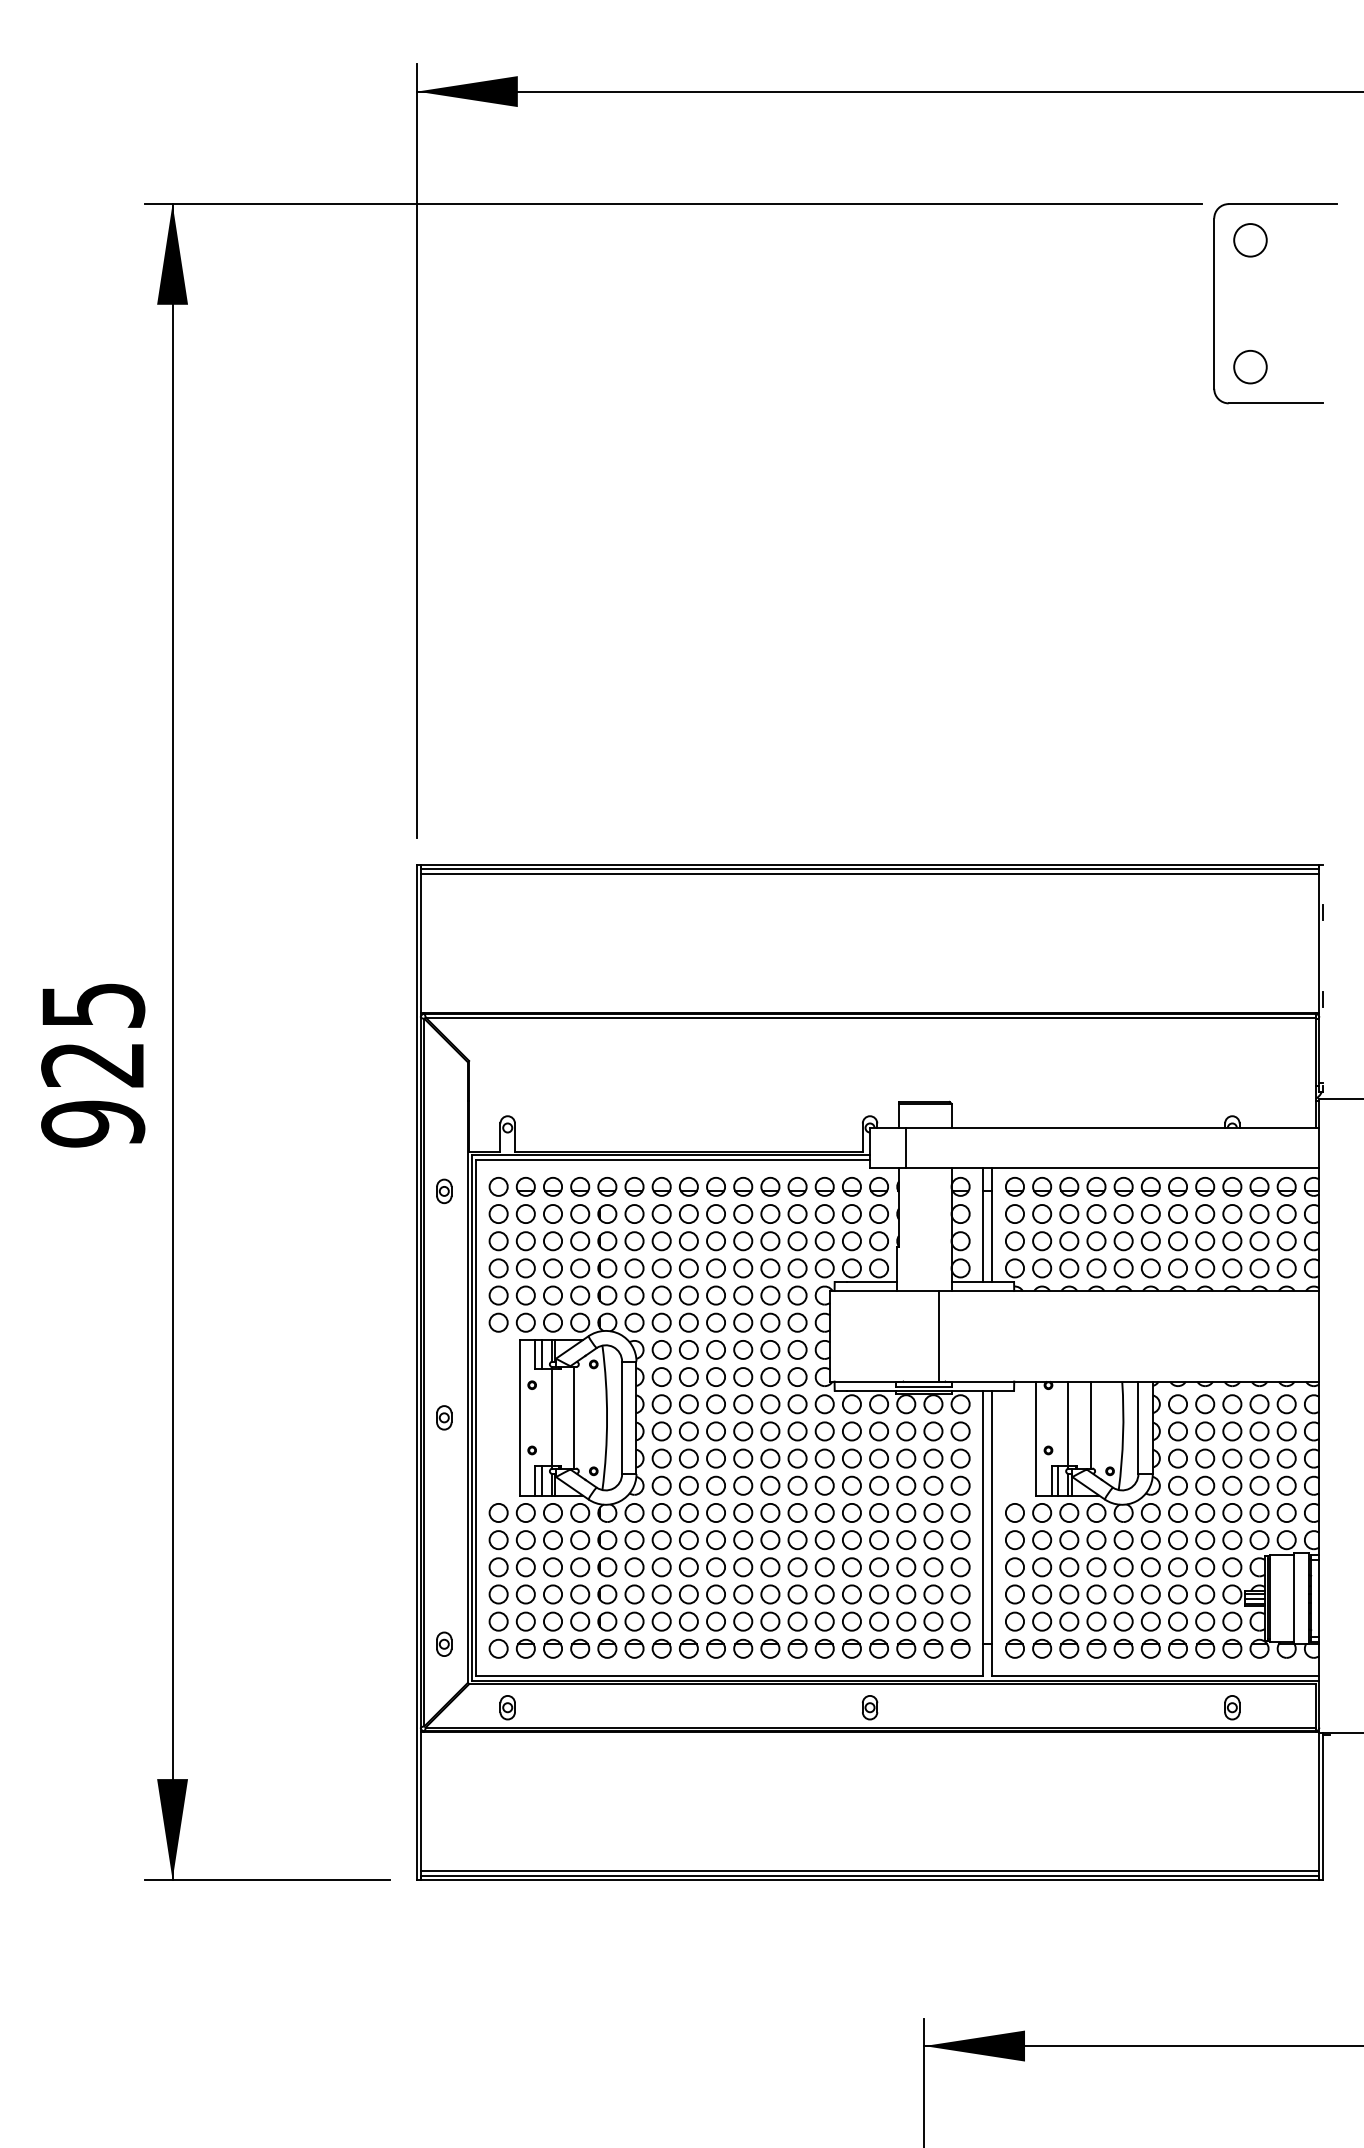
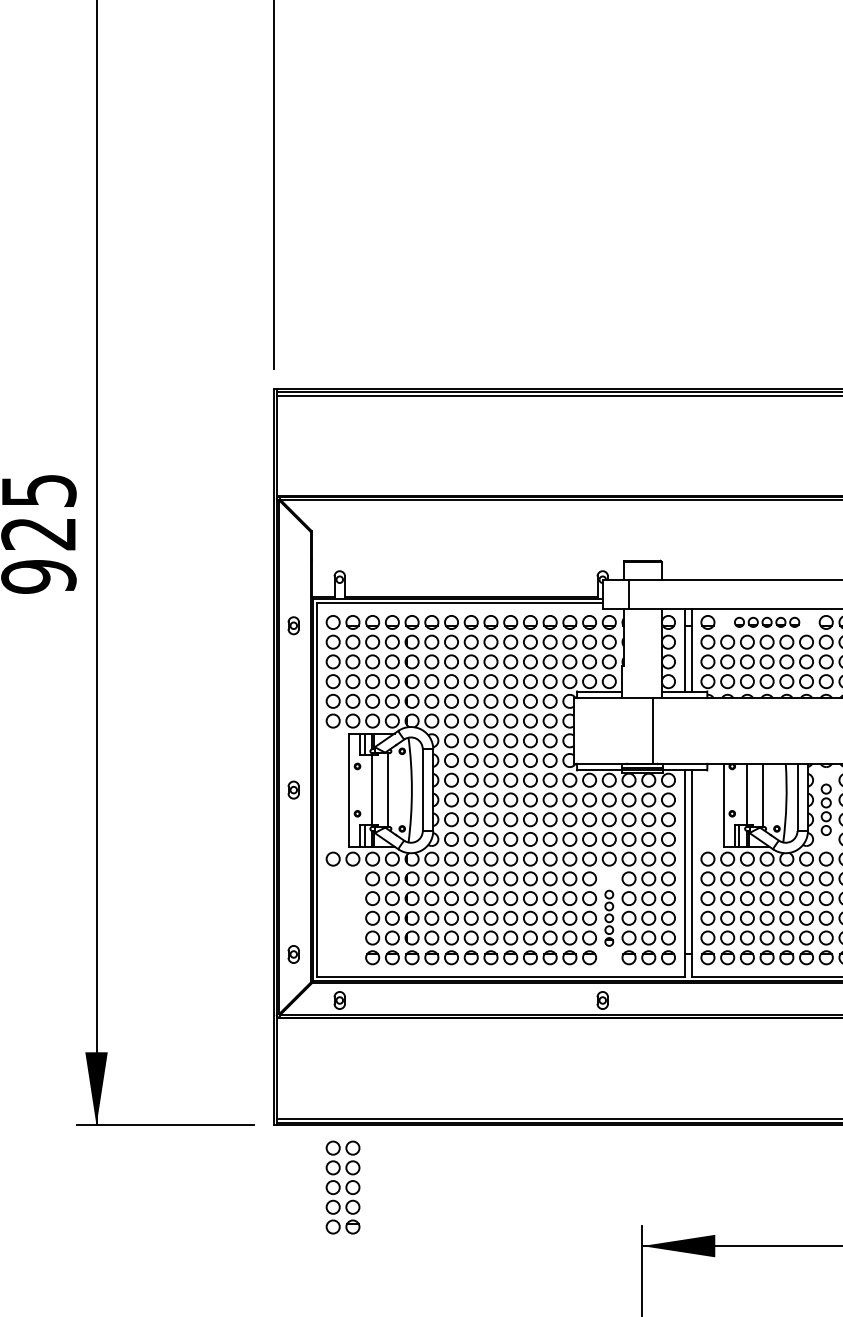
part: (1096, 1186) -> (767, 622), size x0.7
part: (1177, 1444) -> (825, 809), size x0.7
part: (511, 1594) -> (342, 1187), moved
part: (878, 1594) -> (608, 918), size x0.6

